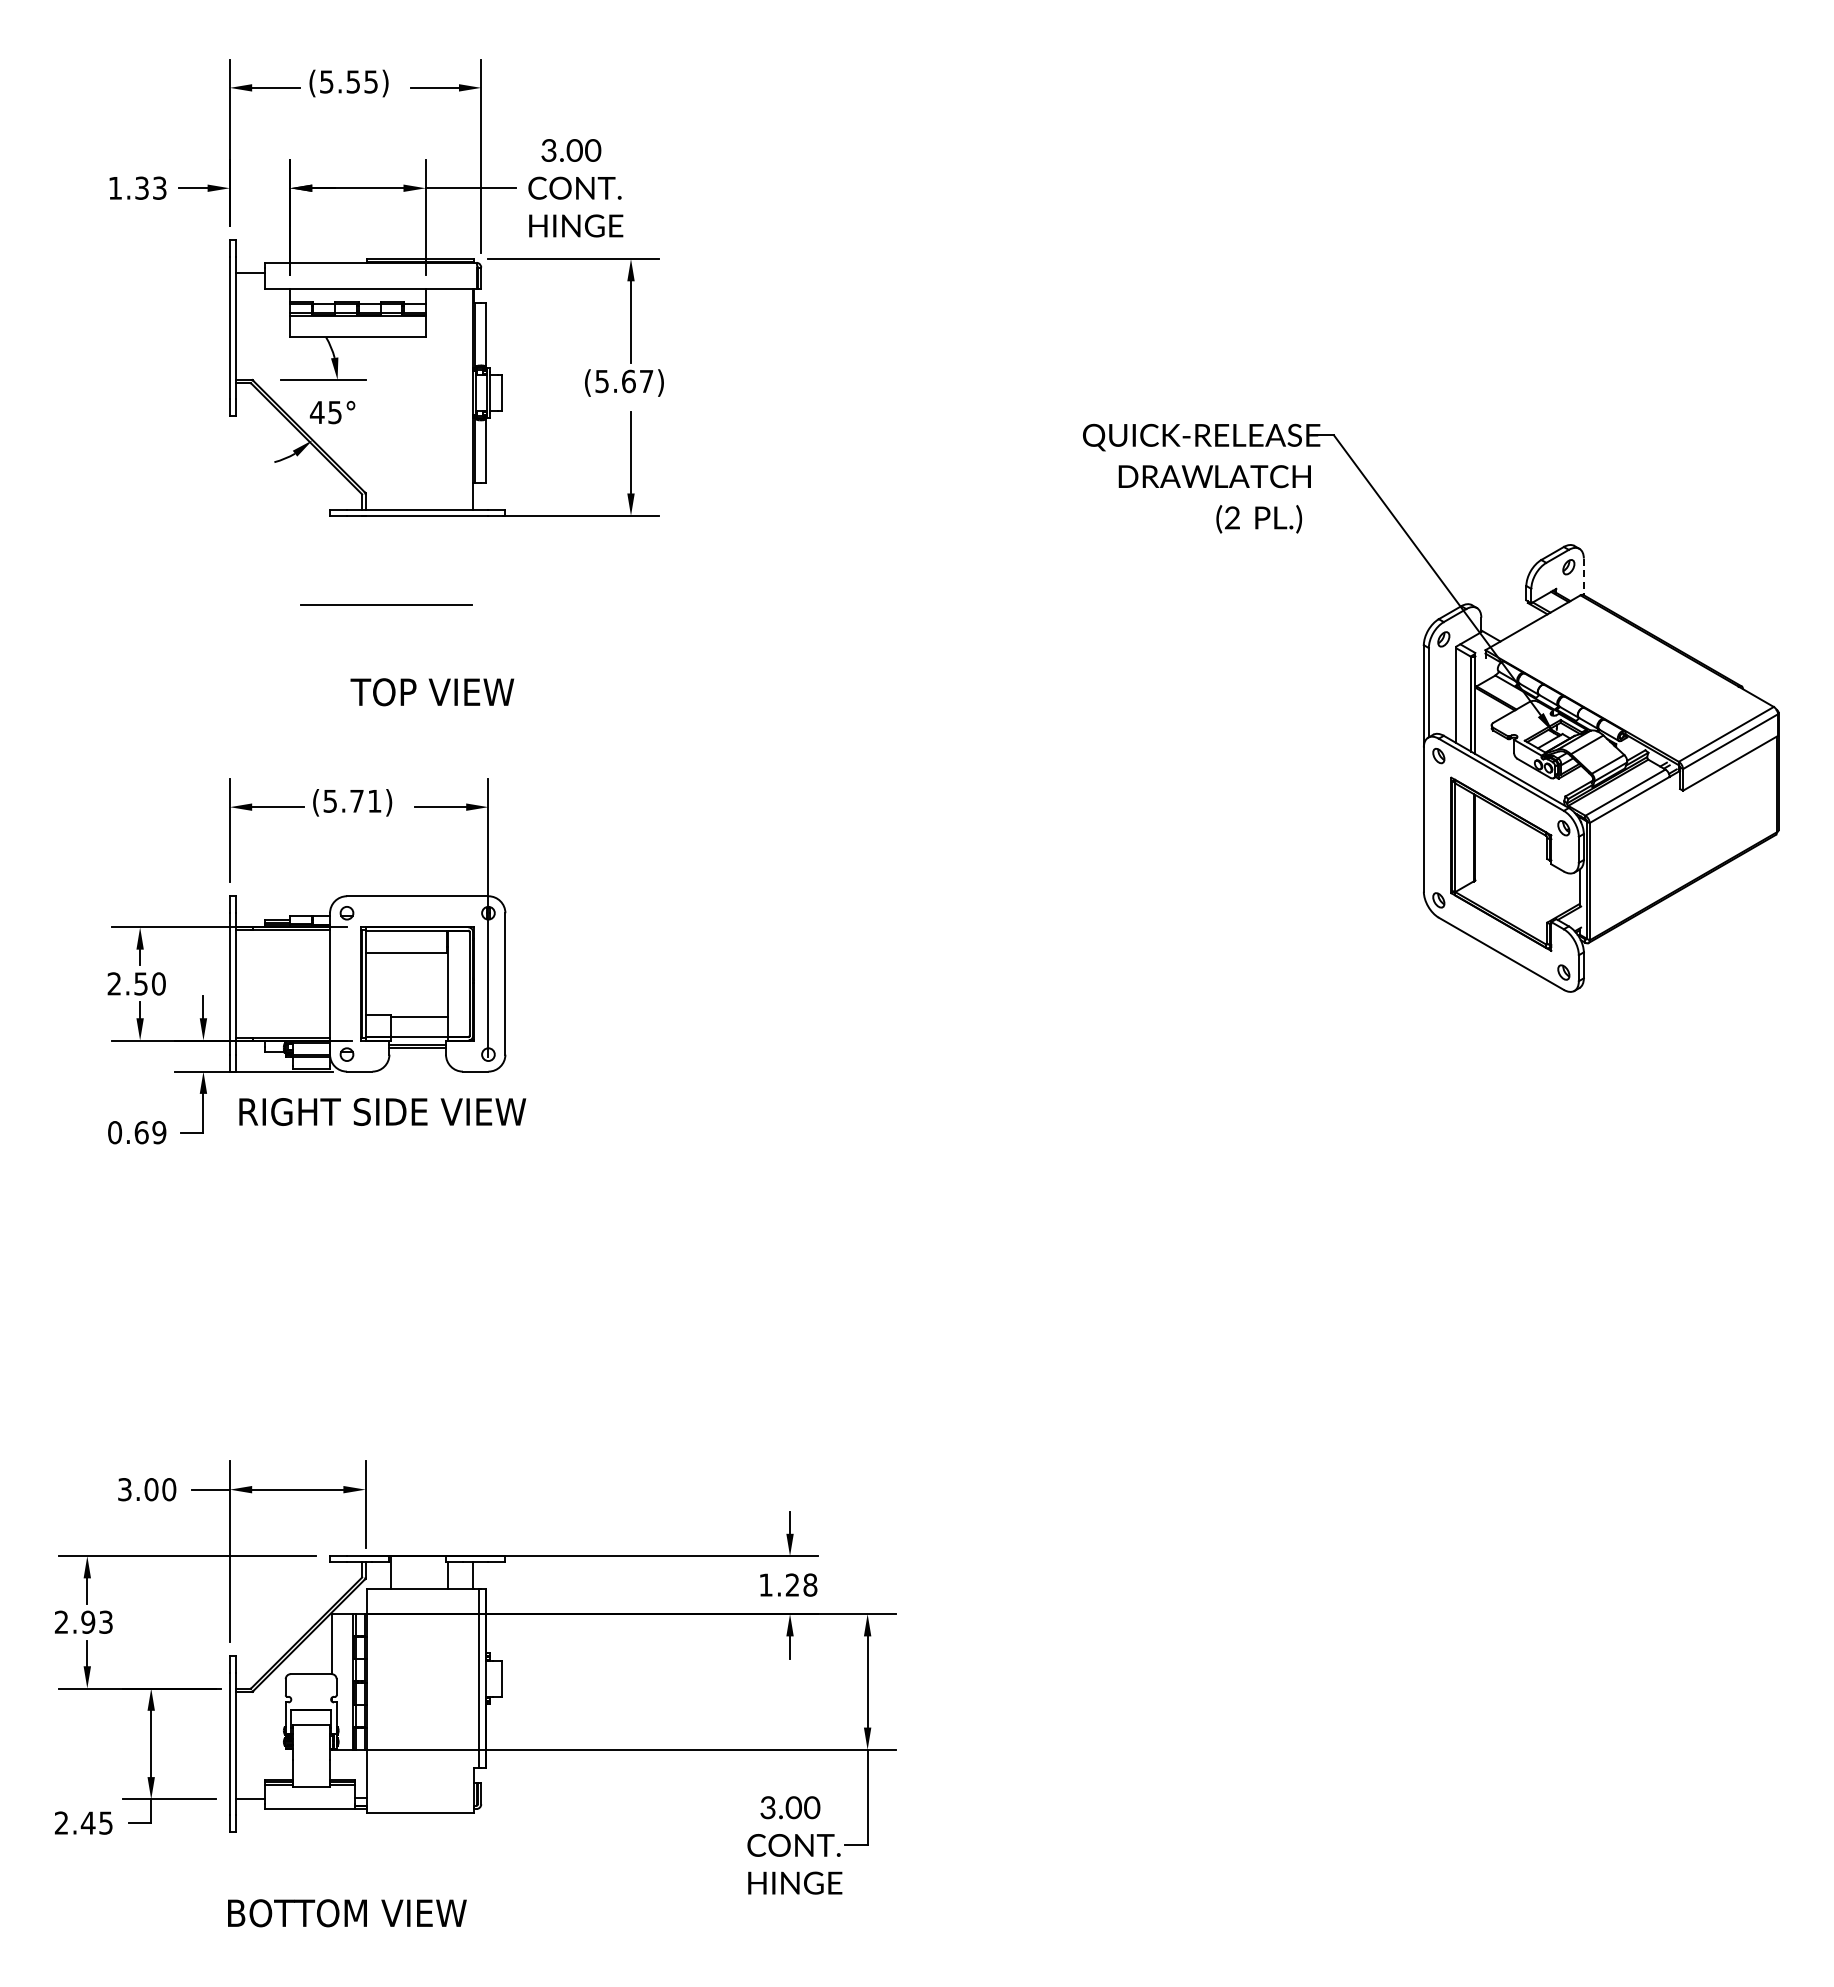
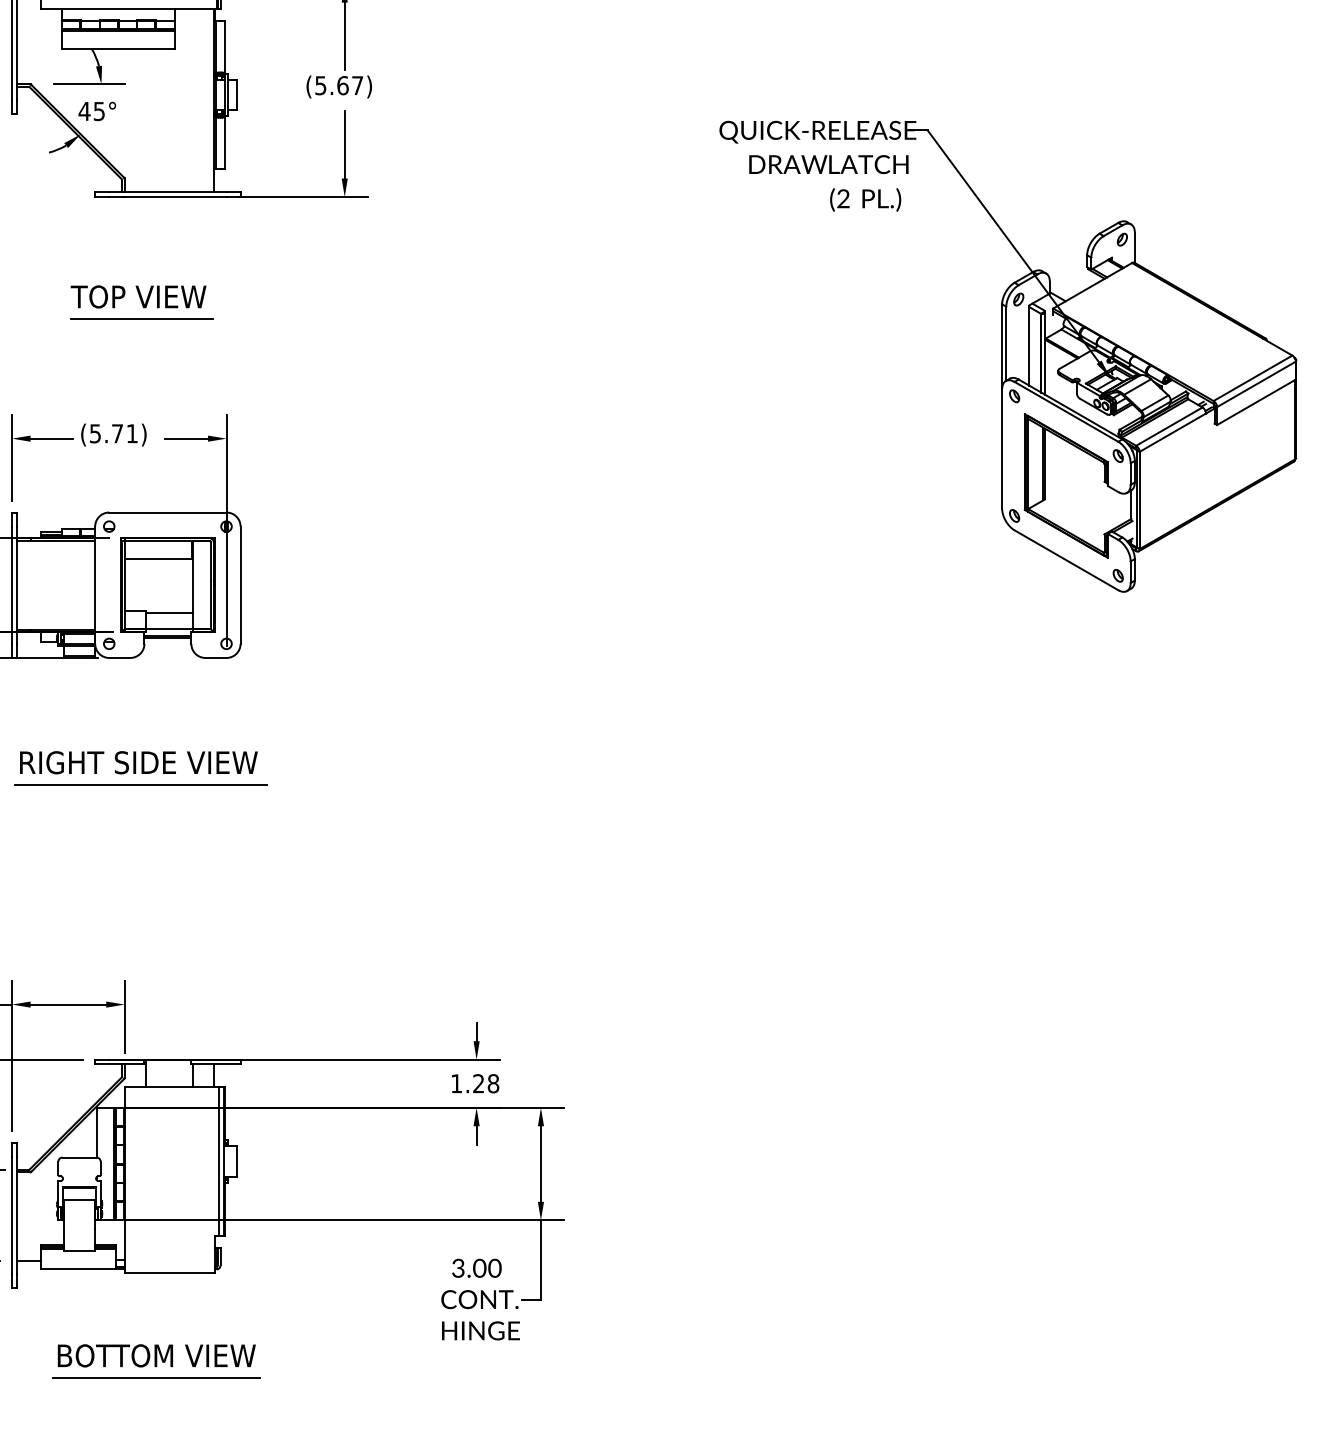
line: (1583, 577) -> (1134, 248), dashed -> solid
line: (386, 604) -> (141, 318), moved
text: (432, 692) -> (138, 297), moved
text: (382, 1111) -> (138, 762), moved
line: (385, 1224) -> (141, 784), added
text: (347, 1913) -> (156, 1356), moved
line: (403, 1940) -> (156, 1378), added

